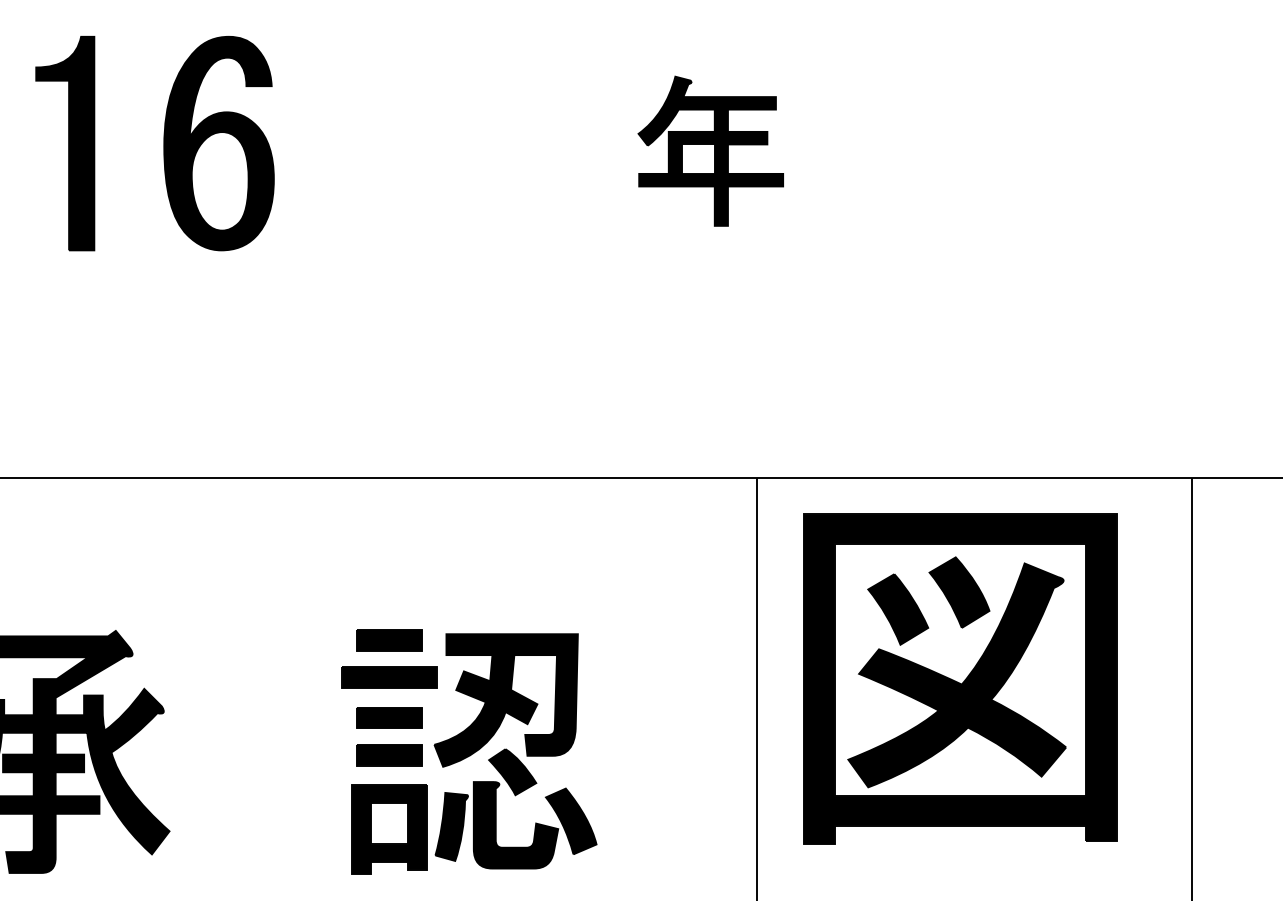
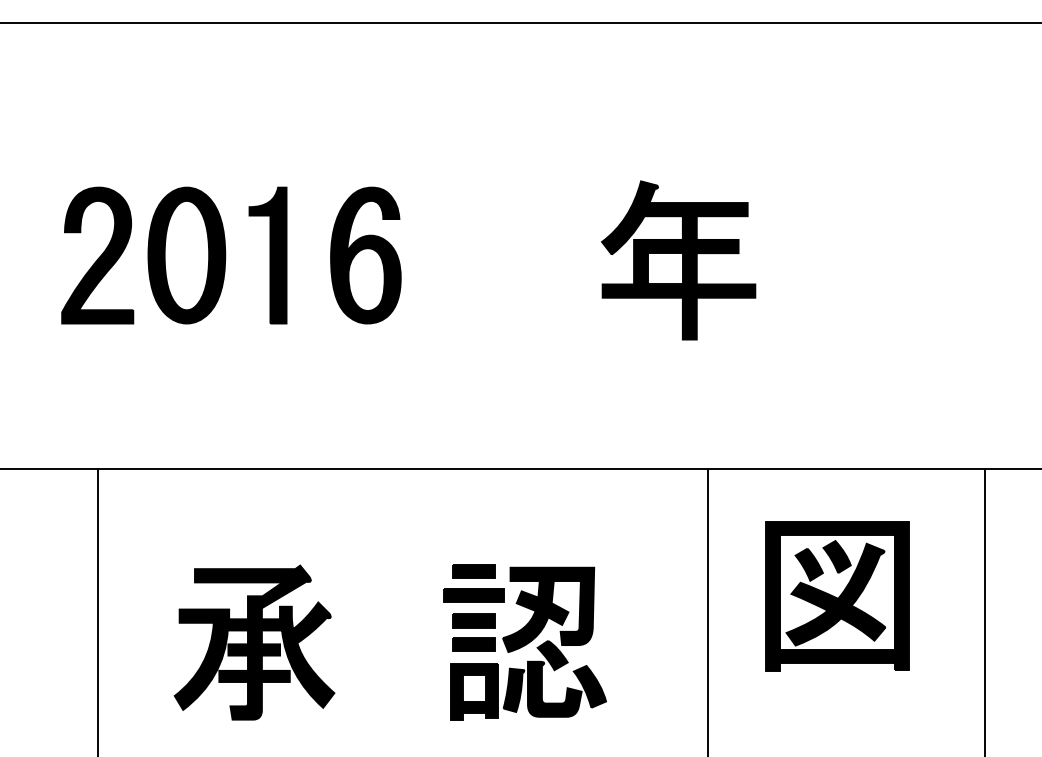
part: (710, 151) -> (678, 260), size x1.67
part: (960, 679) -> (837, 596), size x0.71

